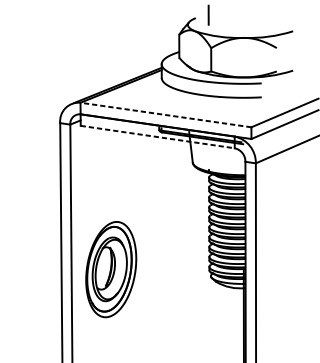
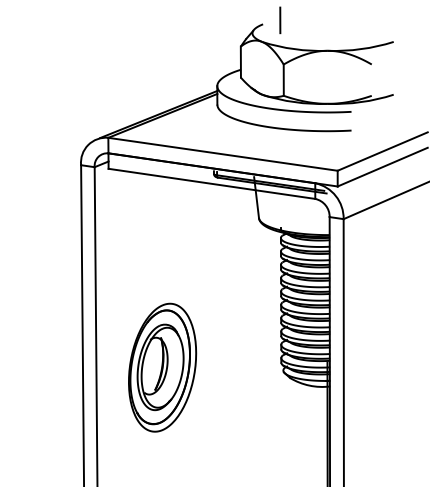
line: (166, 115) -> (223, 154), dashed -> solid
line: (158, 136) -> (212, 183), dashed -> solid
part: (111, 269) -> (162, 367), moved

